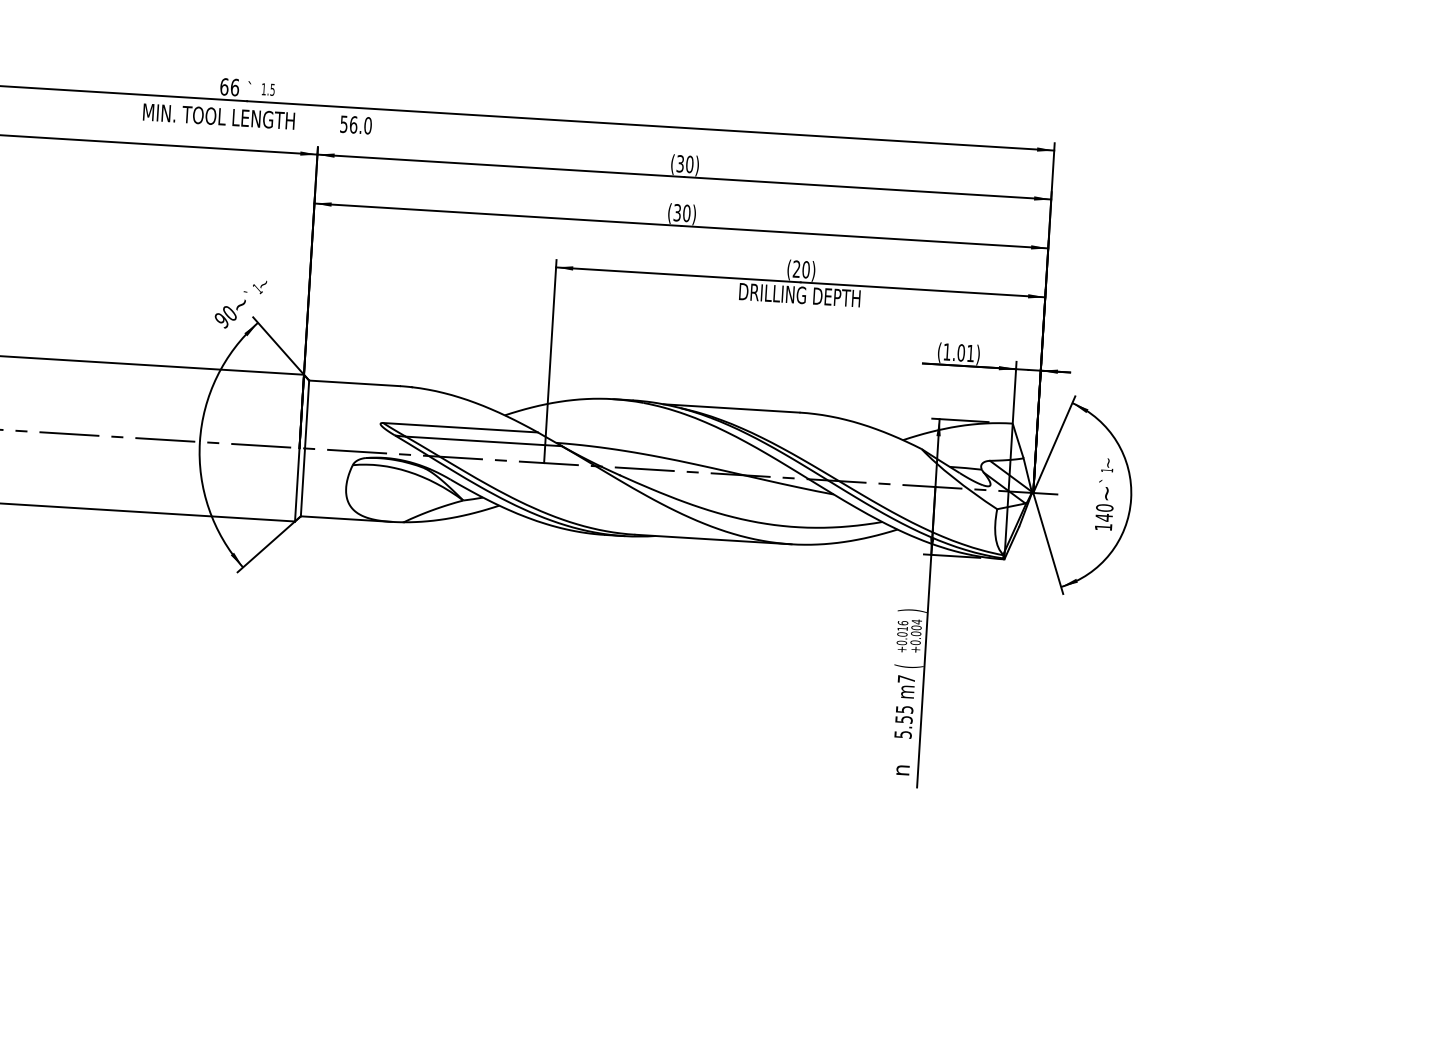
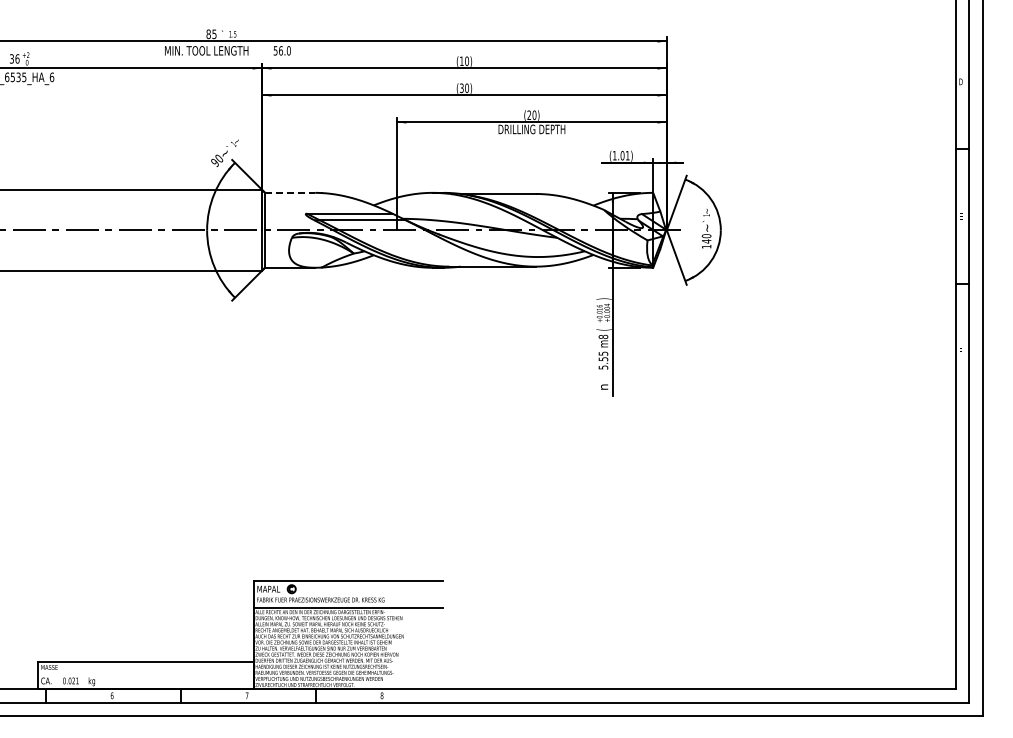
text: (229, 87) -> (211, 34), 66 -> 85
text: (679, 164) -> (461, 61), (30) -> (10)
line: (355, 382) -> (290, 192), solid -> dashed
text: (906, 678) -> (603, 336), m7 -> m8

